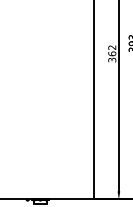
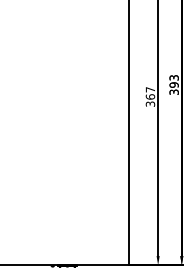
text: (111, 47) -> (149, 89), 362 -> 367

